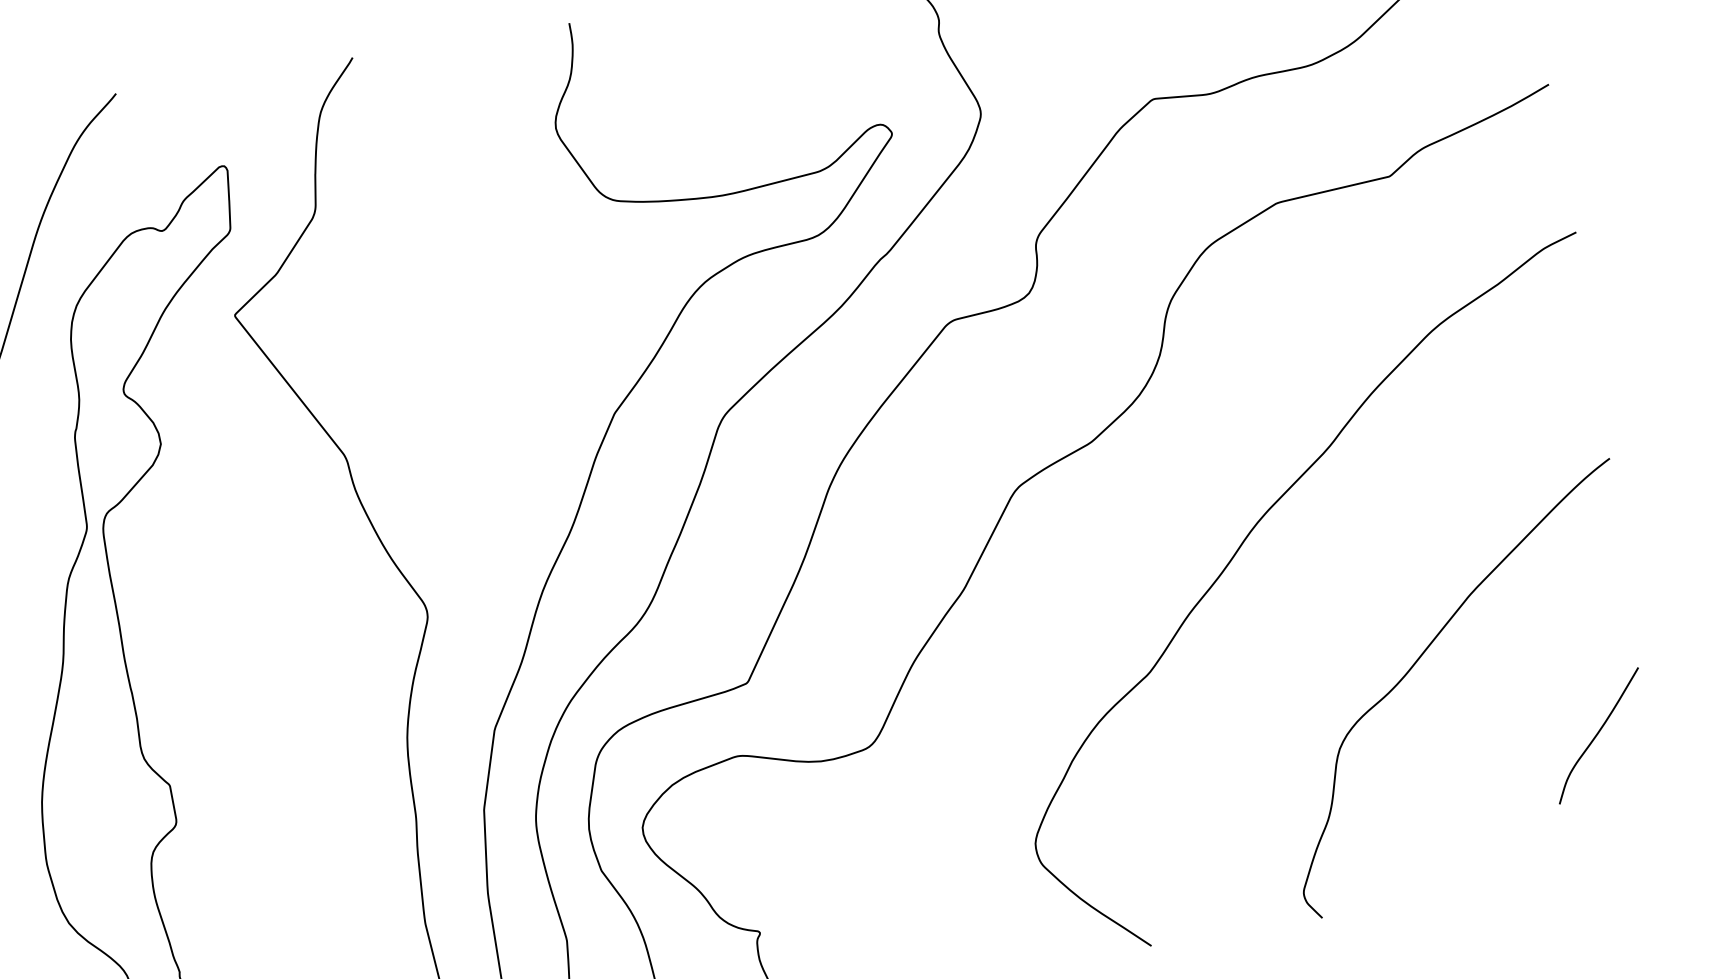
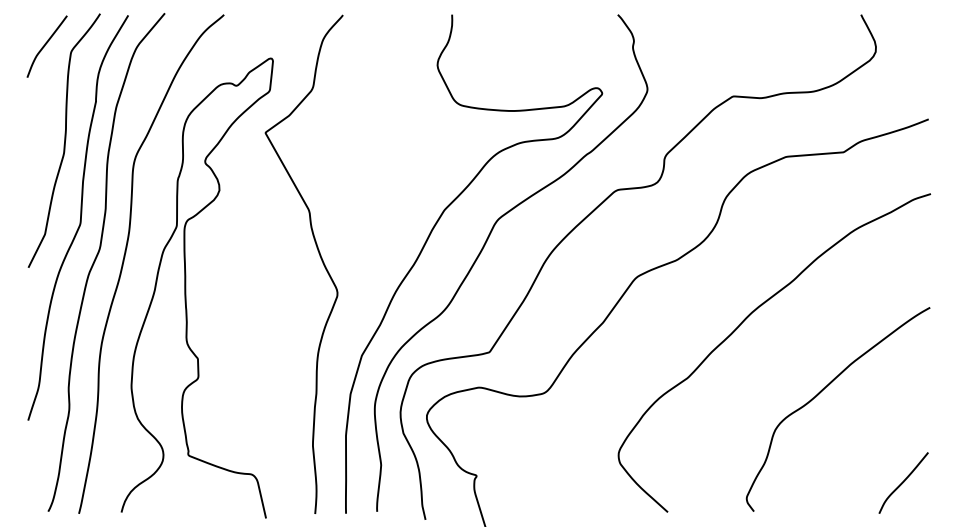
curve: (1598, 734) -> (903, 482), moved

